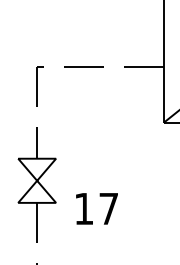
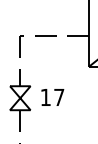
text: (96, 208) -> (52, 97), moved

